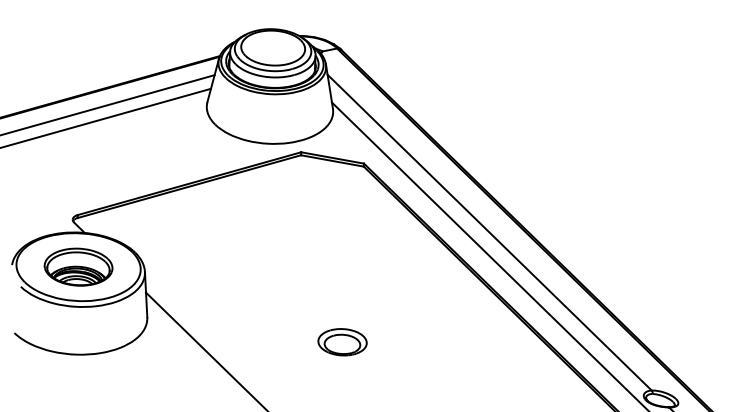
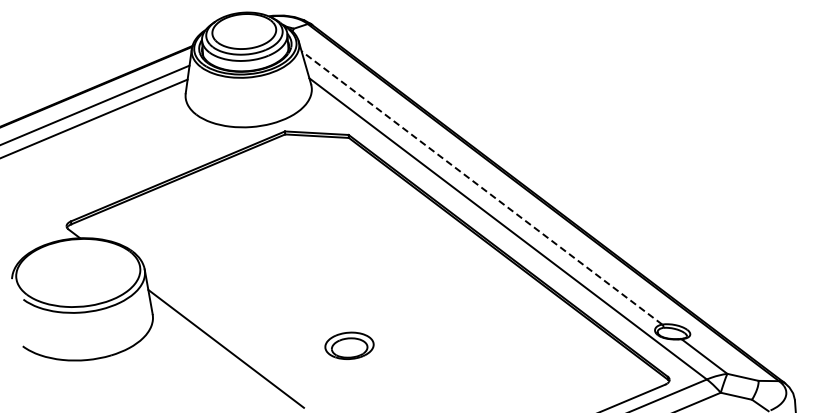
line: (489, 232) -> (481, 187), solid -> dashed
part: (78, 266) -> (78, 272), removed
part: (342, 341) -> (349, 345), moved

